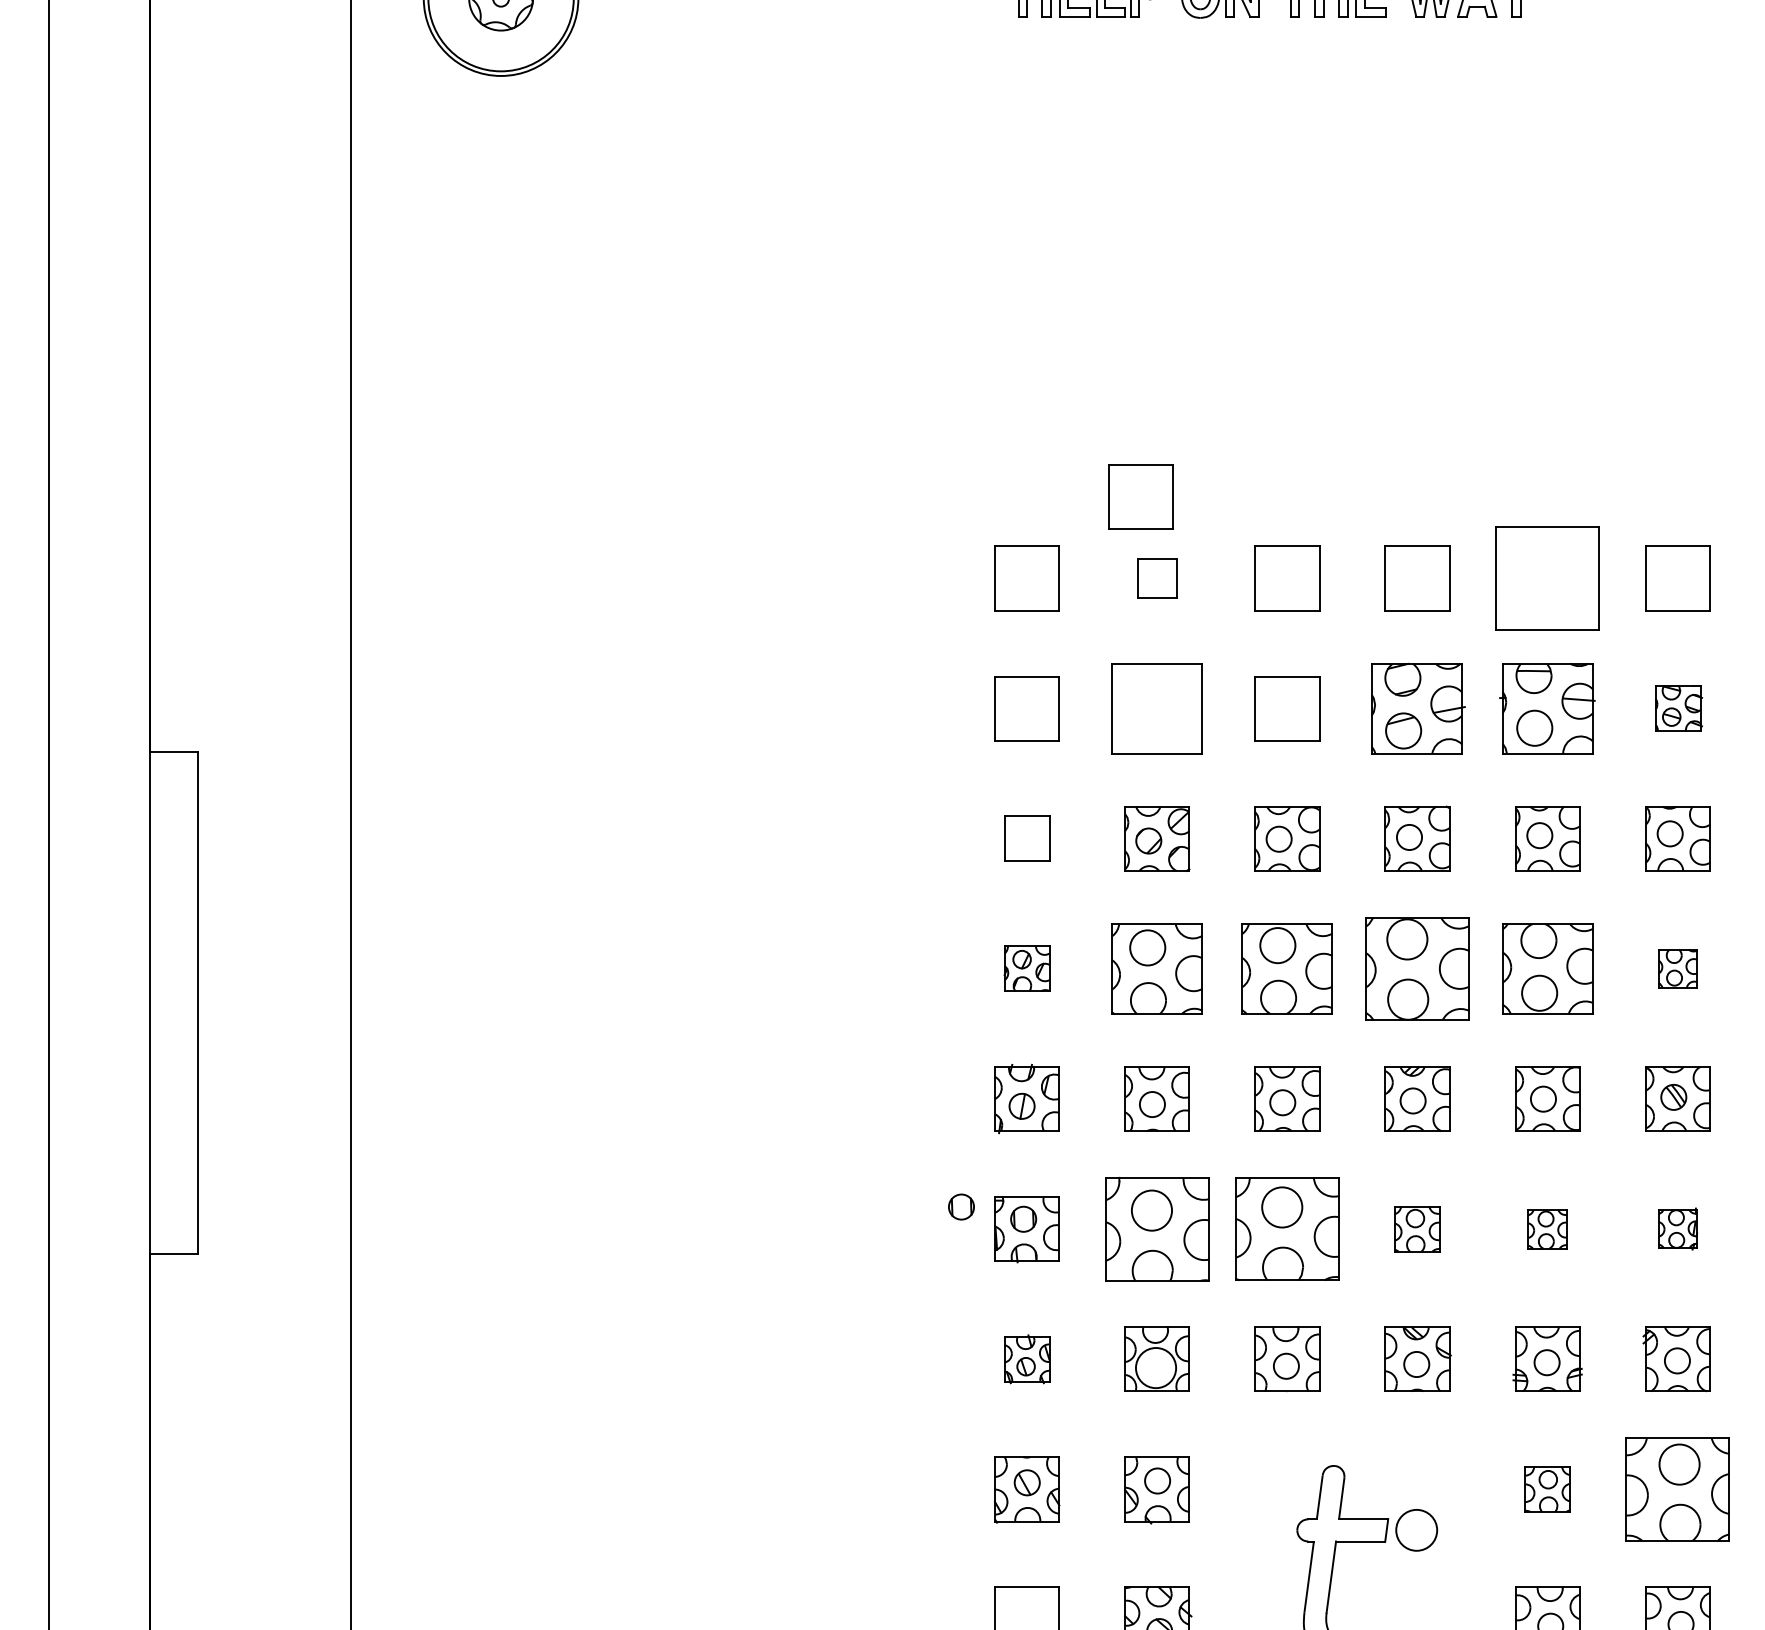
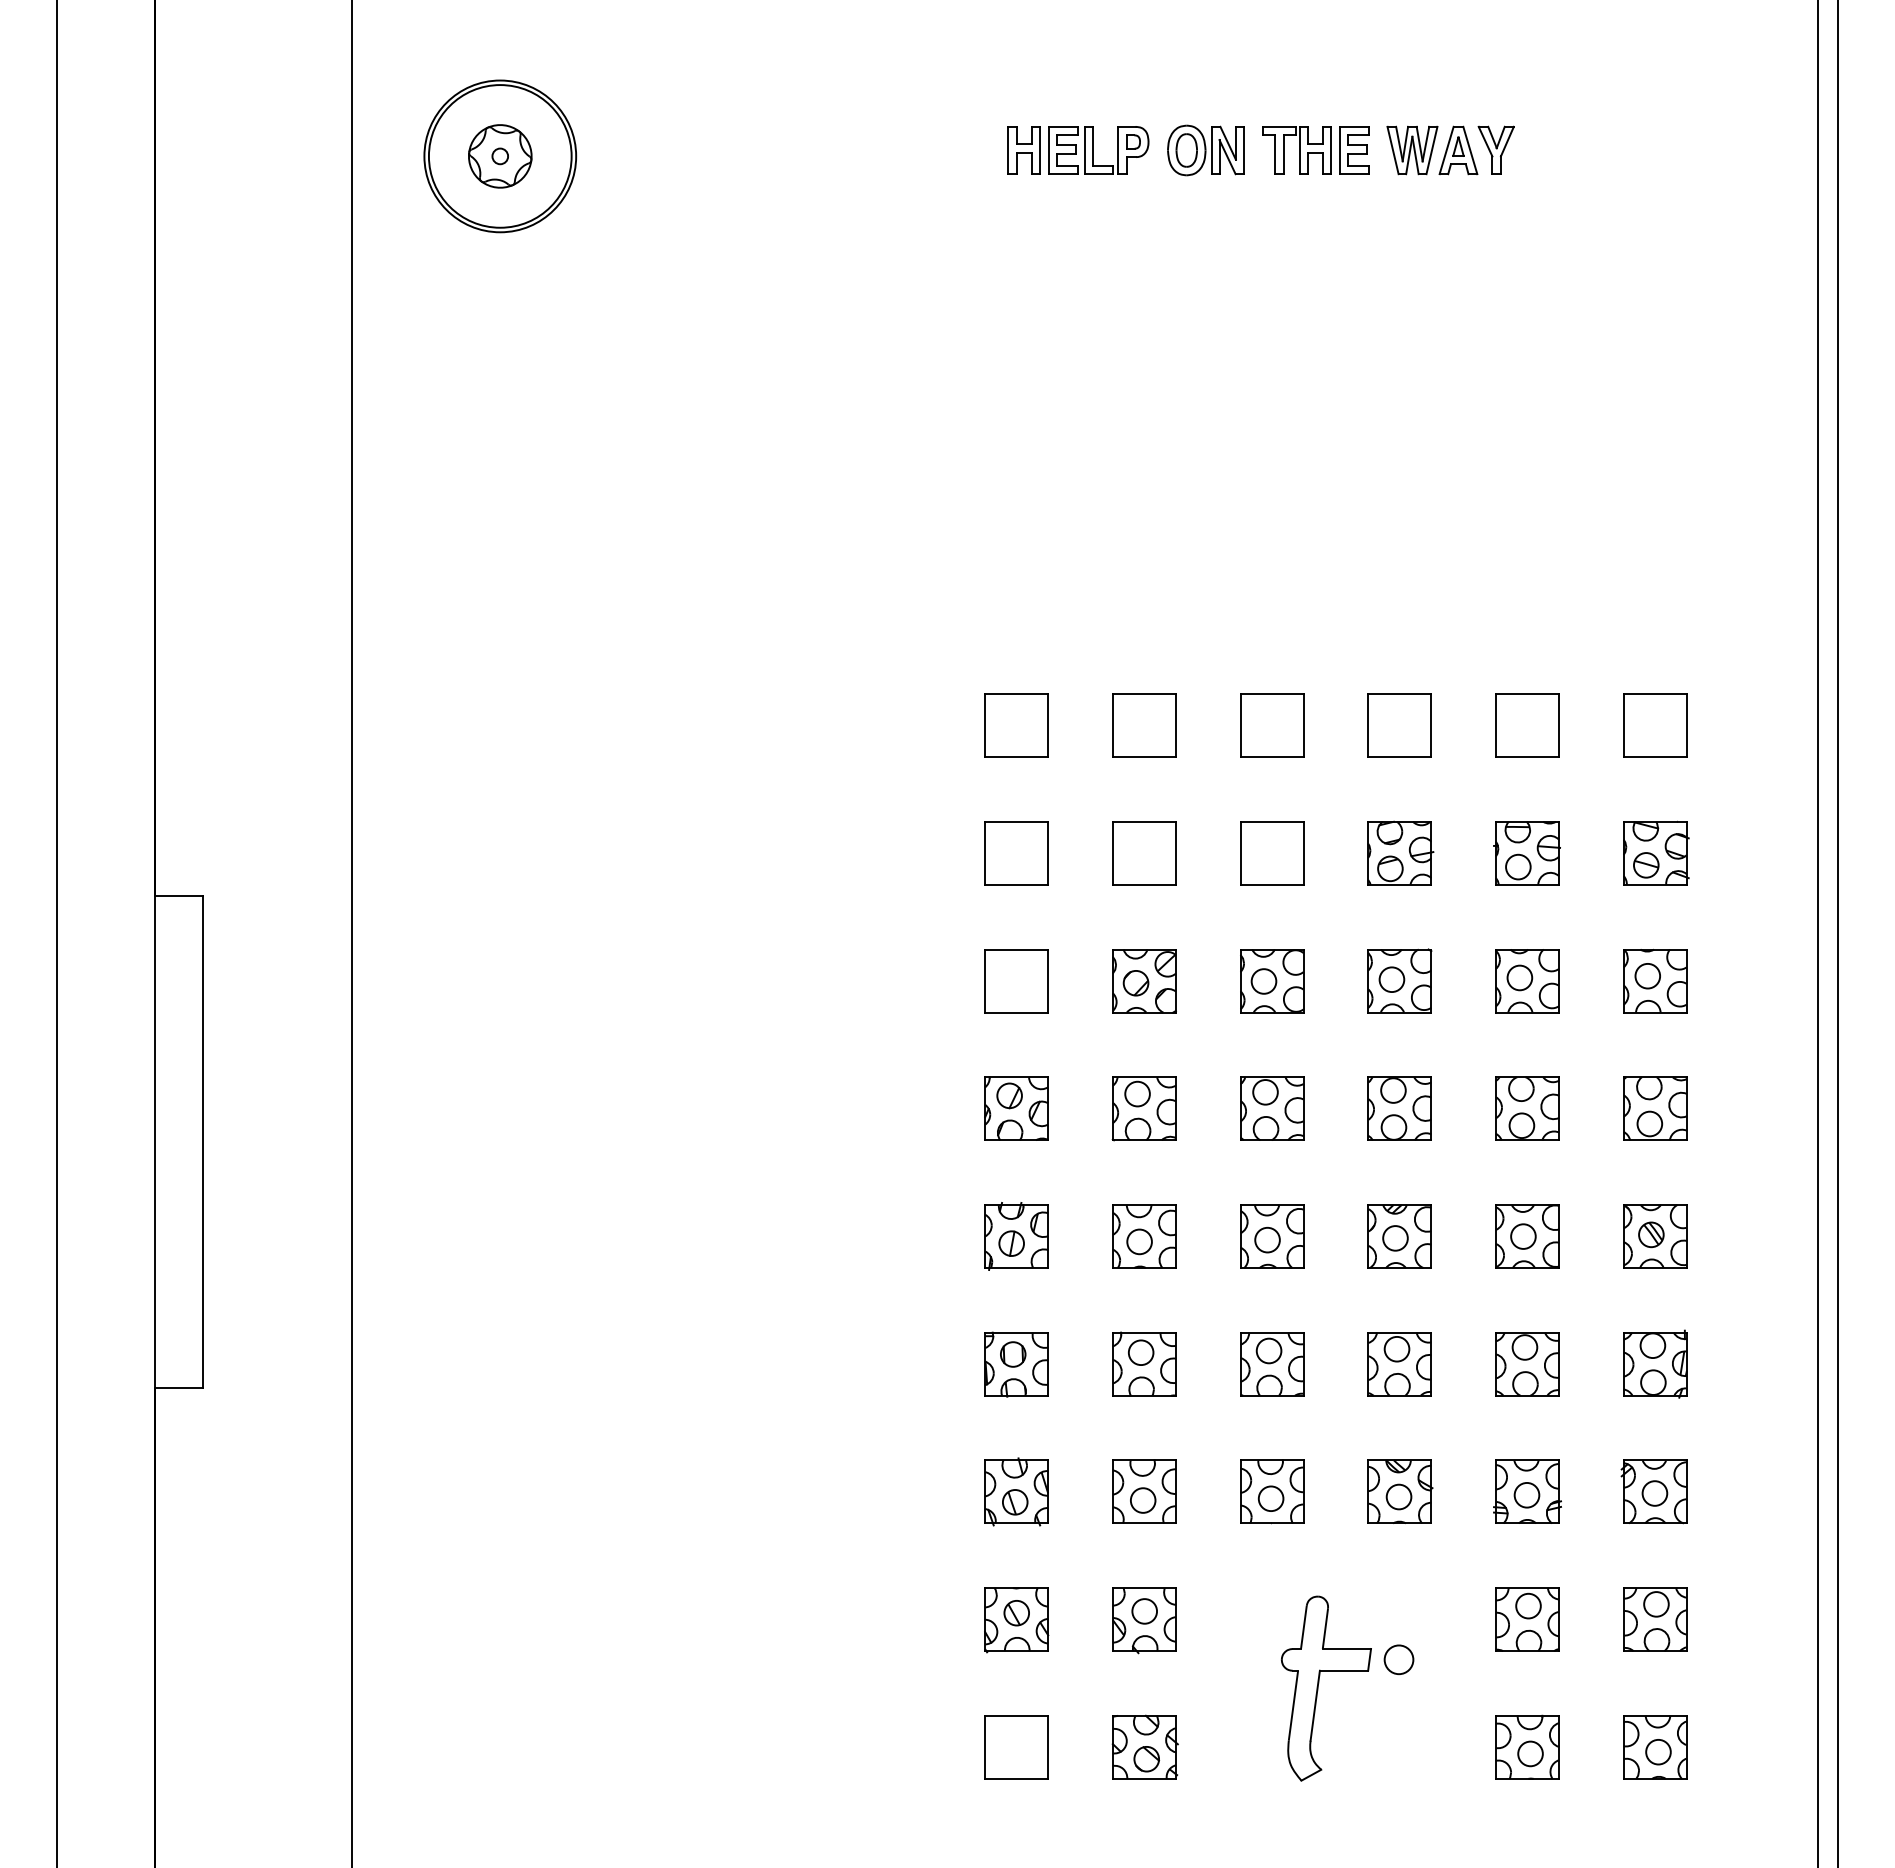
part: (1141, 496) -> (1128, 645), removed
part: (1157, 578) -> (1144, 725), size x1.67
part: (1547, 578) -> (1527, 725), size x0.62
part: (1418, 707) -> (1400, 852), size x0.71
part: (1679, 707) -> (1656, 852), size x1.43
part: (1157, 708) -> (1144, 853), size x0.71
part: (1546, 708) -> (1526, 853), size x0.71
part: (1026, 839) -> (1016, 981), size x1.43
part: (1026, 968) -> (1016, 1108), size x1.43
part: (1156, 968) -> (1143, 1108), size x0.71
part: (1287, 968) -> (1272, 1108), size x0.71
part: (1417, 968) -> (1399, 1108), size x0.62
part: (1547, 968) -> (1527, 1108), size x0.71
part: (1678, 968) -> (1655, 1108), size x1.67
part: (961, 1207) -> (952, 1342), removed
part: (1157, 1228) -> (1144, 1363), size x0.62
part: (1678, 1228) -> (1655, 1363), size x1.67
part: (1287, 1229) -> (1272, 1364), size x0.62
part: (1417, 1229) -> (1399, 1364), size x1.43
part: (1547, 1229) -> (1527, 1364), size x1.67
part: (1026, 1358) -> (1016, 1491), size x1.43
circle: (1155, 1368) -> (1142, 1500), size x0.62
part: (1547, 1489) -> (1527, 1619), size x1.43
part: (1678, 1489) -> (1655, 1619), size x0.62
circle: (1416, 1530) -> (1398, 1659), size x0.71

